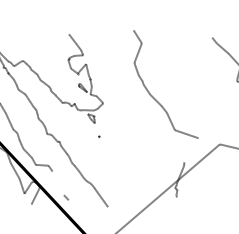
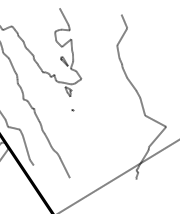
line: (190, 150) -> (156, 137), added
line: (57, 183) -> (25, 147), added

